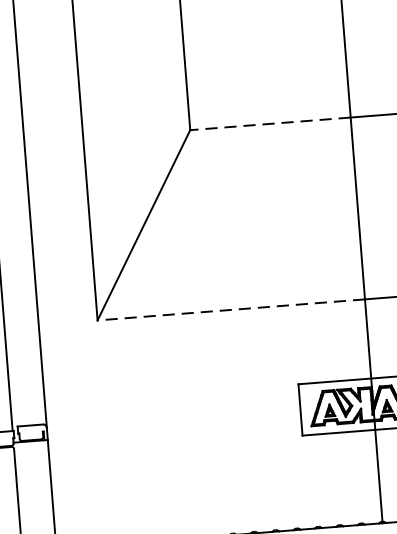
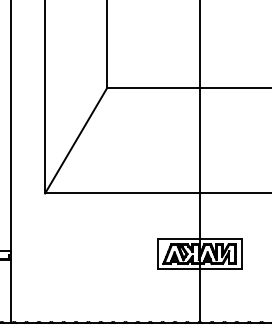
line: (268, 124) -> (152, 88), dashed -> solid
line: (229, 310) -> (121, 193), dashed -> solid

